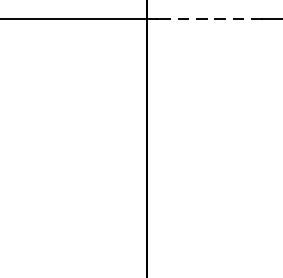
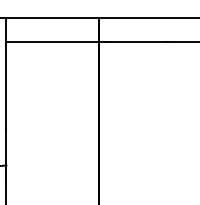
line: (210, 18) -> (137, 41), dashed -> solid

